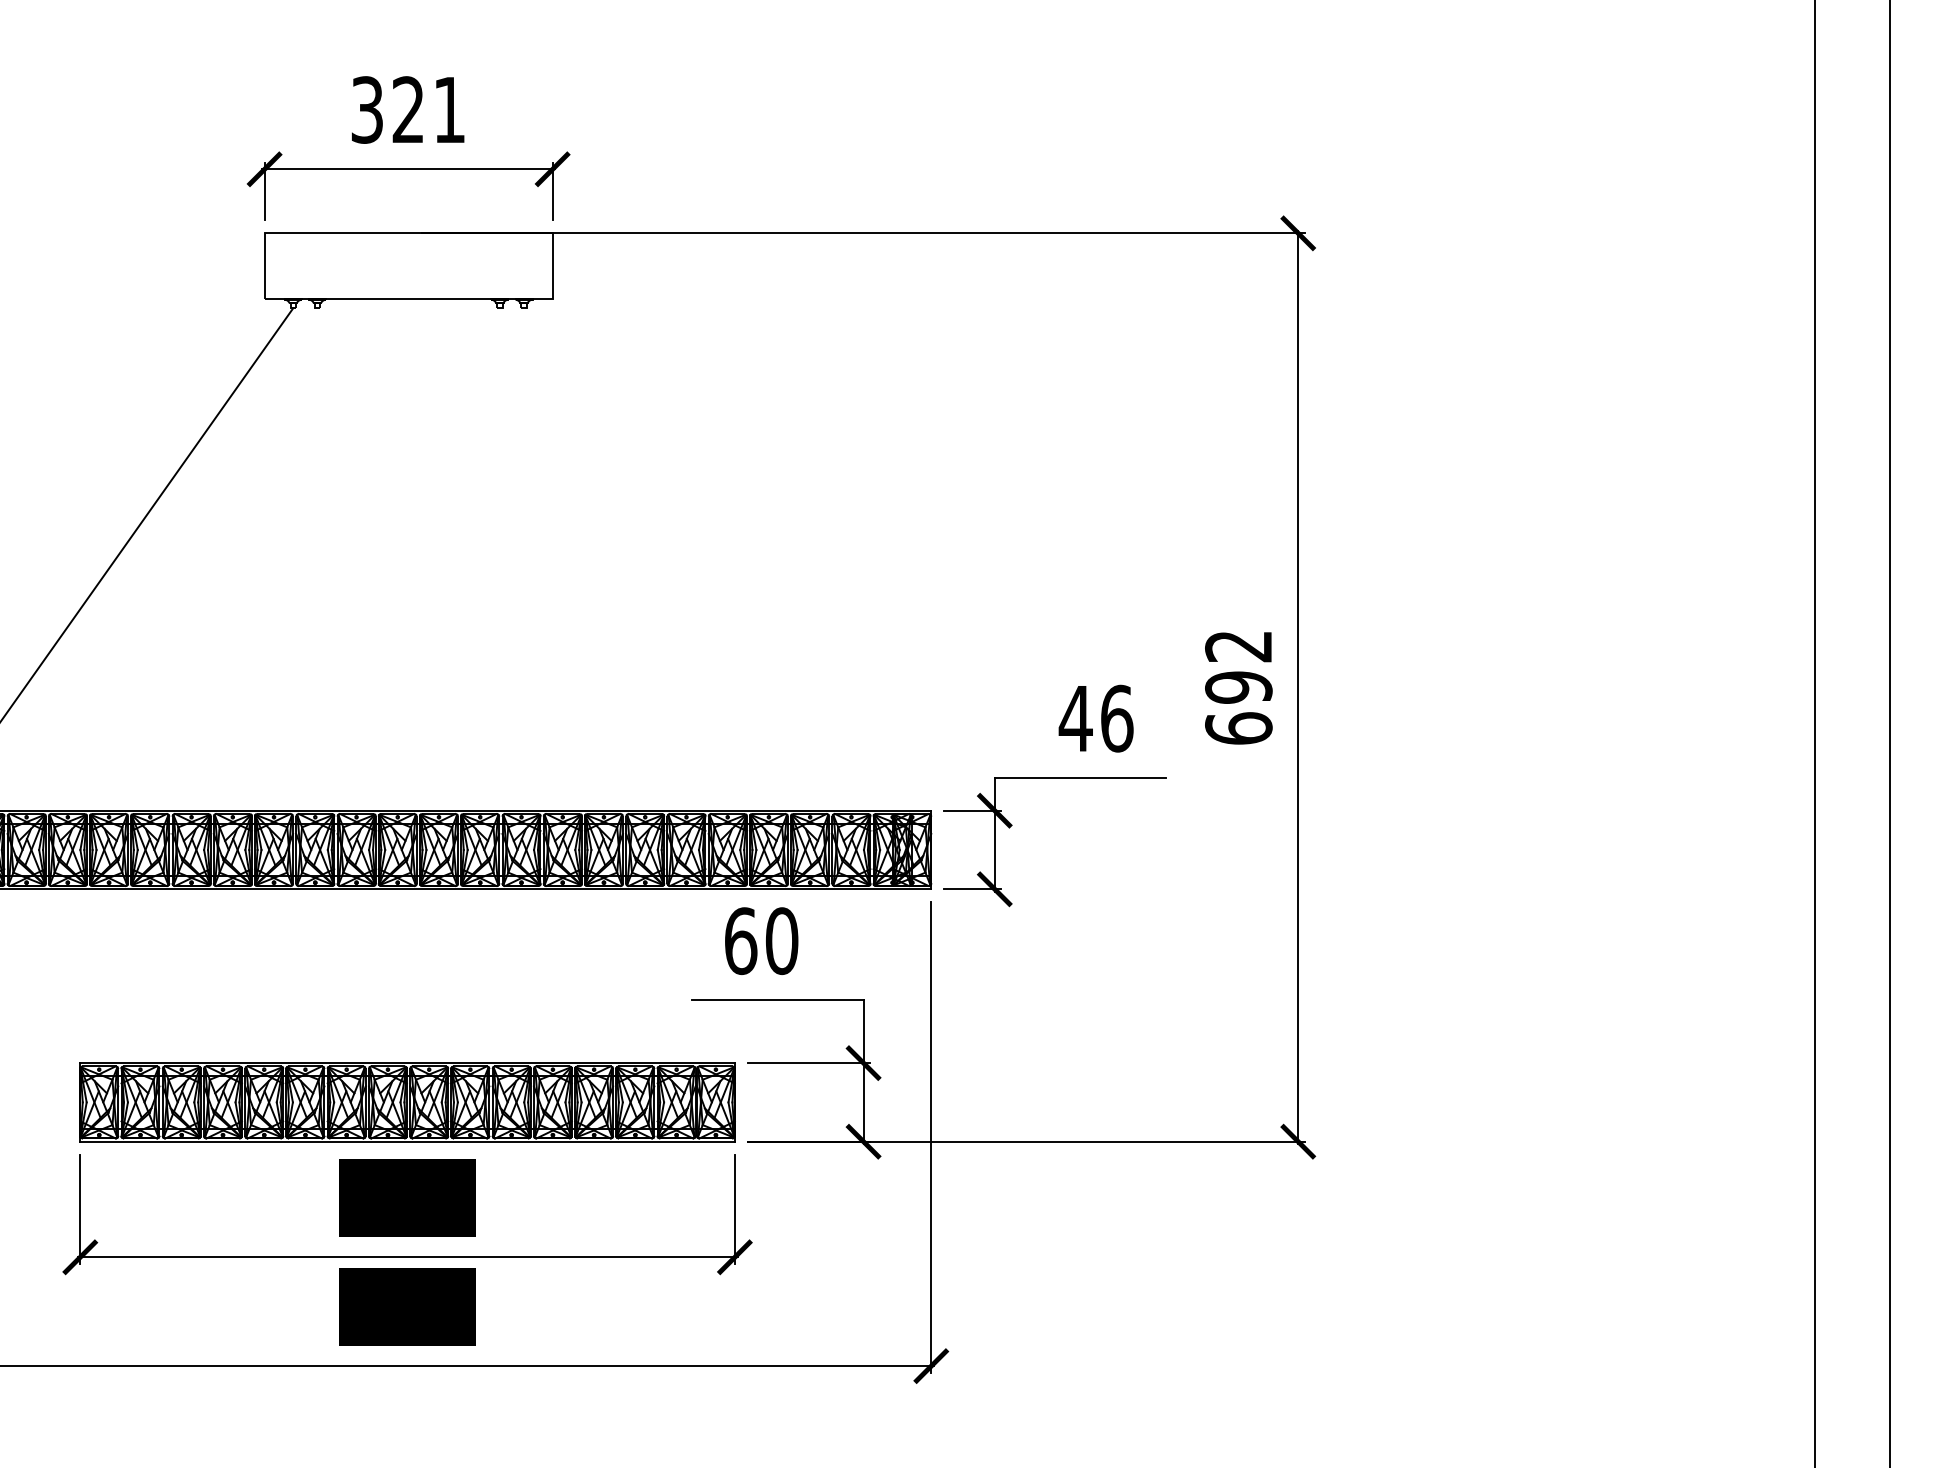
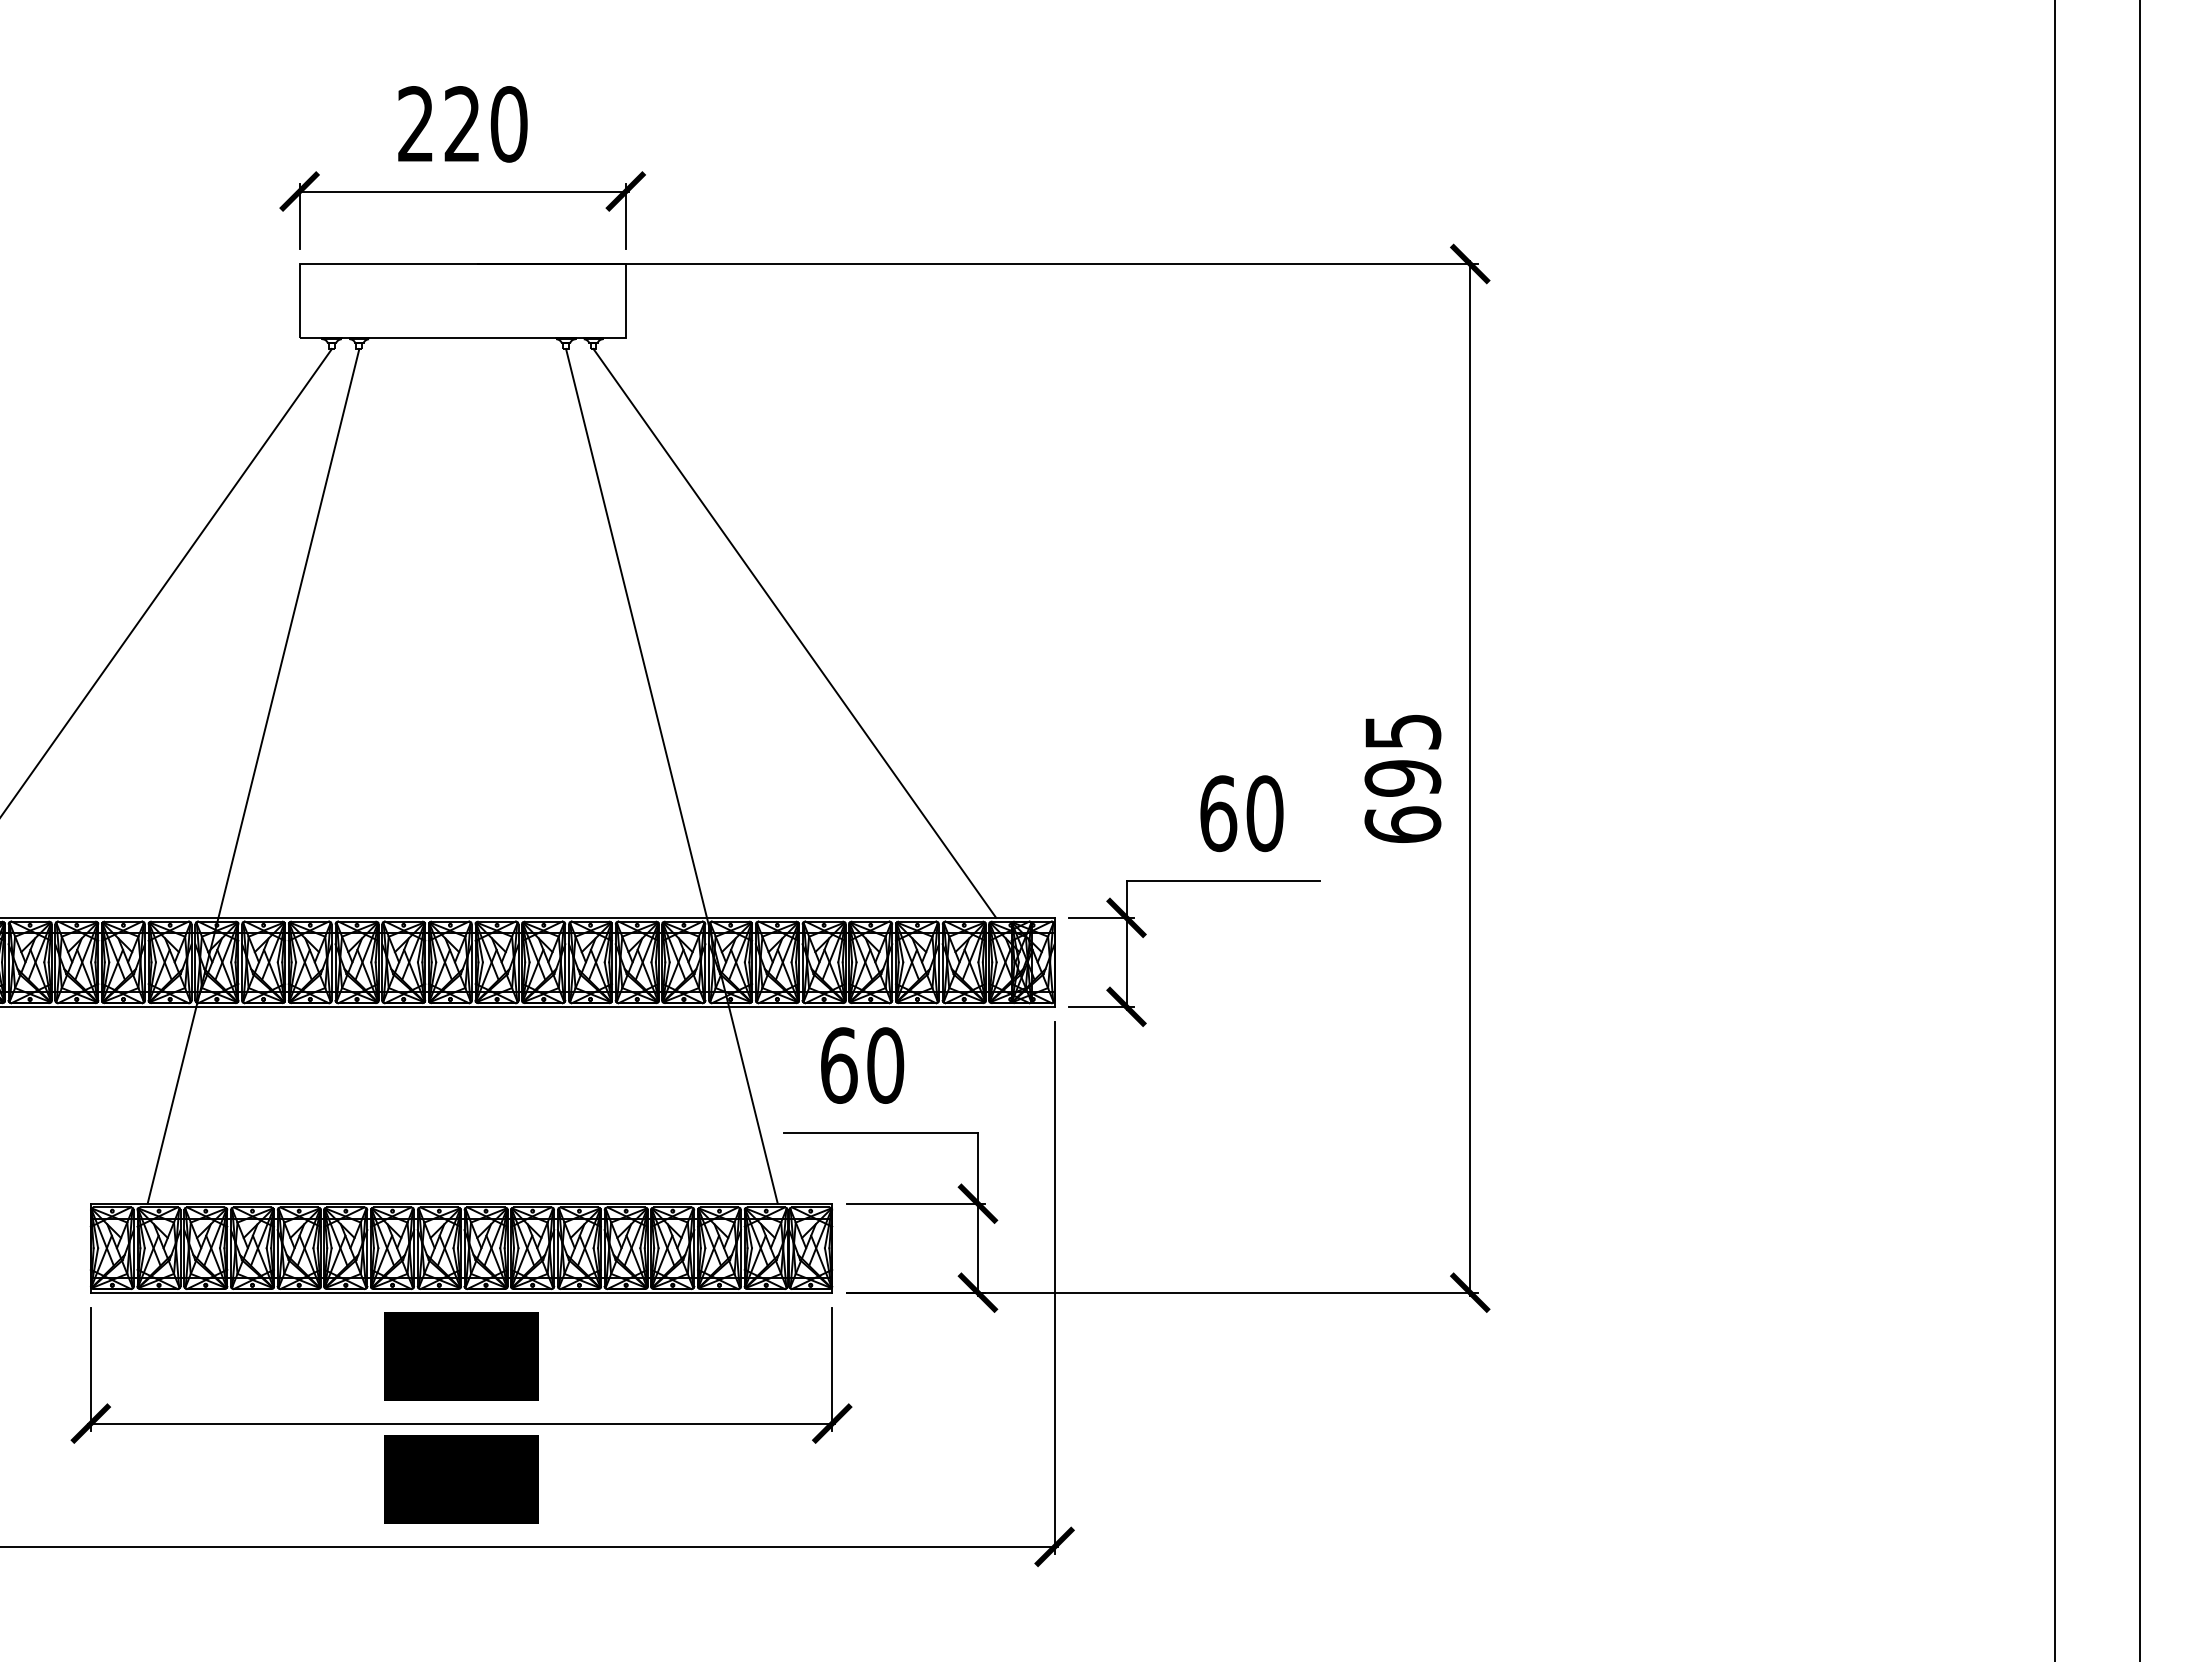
text: (408, 110) -> (462, 124), 321 -> 220
line: (701, 558) -> (794, 632), added
text: (1238, 647) -> (1402, 732), 692 -> 695
line: (223, 684) -> (253, 775), added
line: (592, 684) -> (671, 775), added
text: (1096, 718) -> (1241, 813), 46 -> 60

